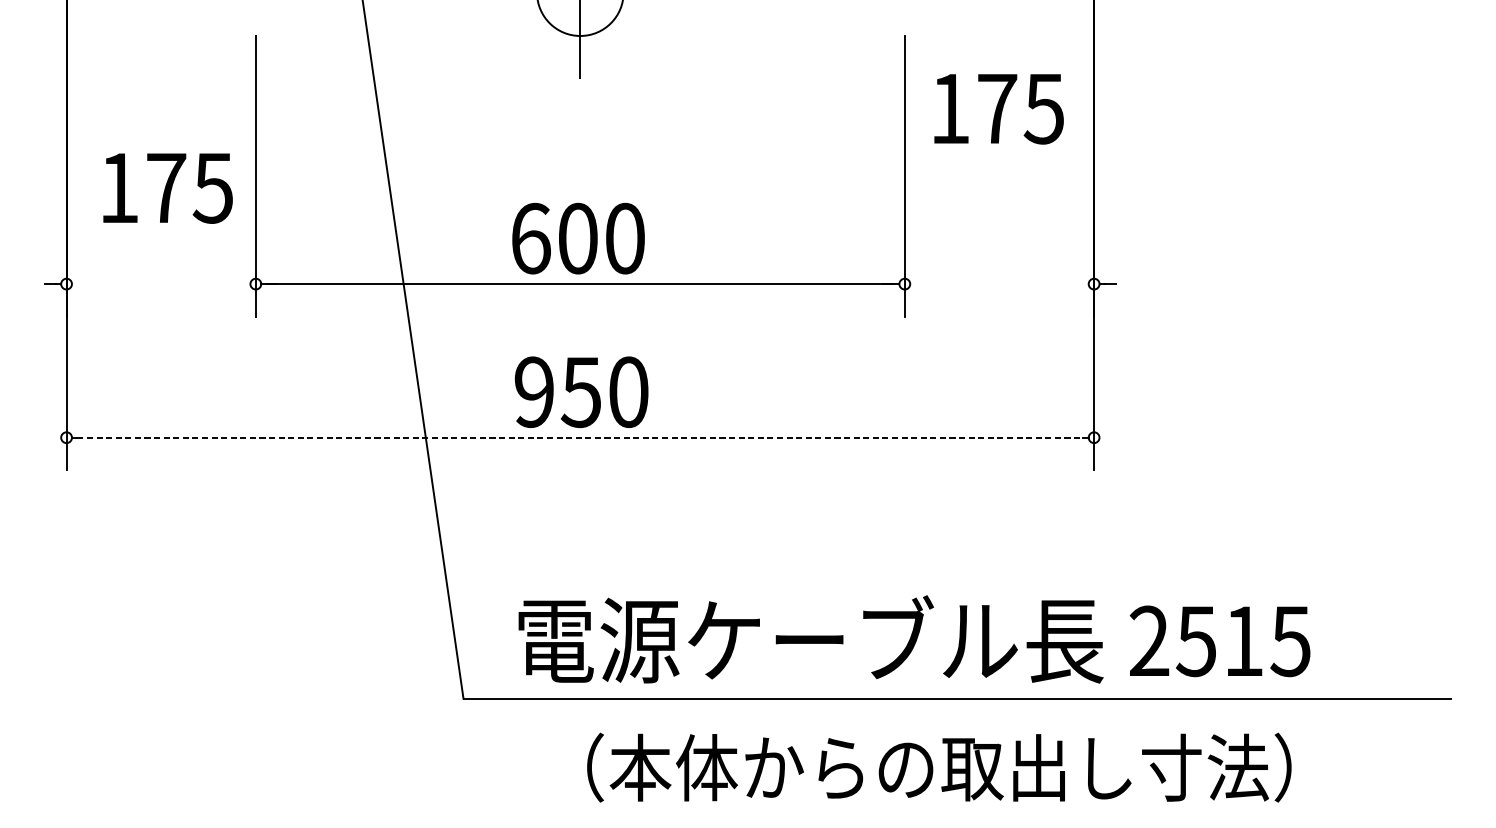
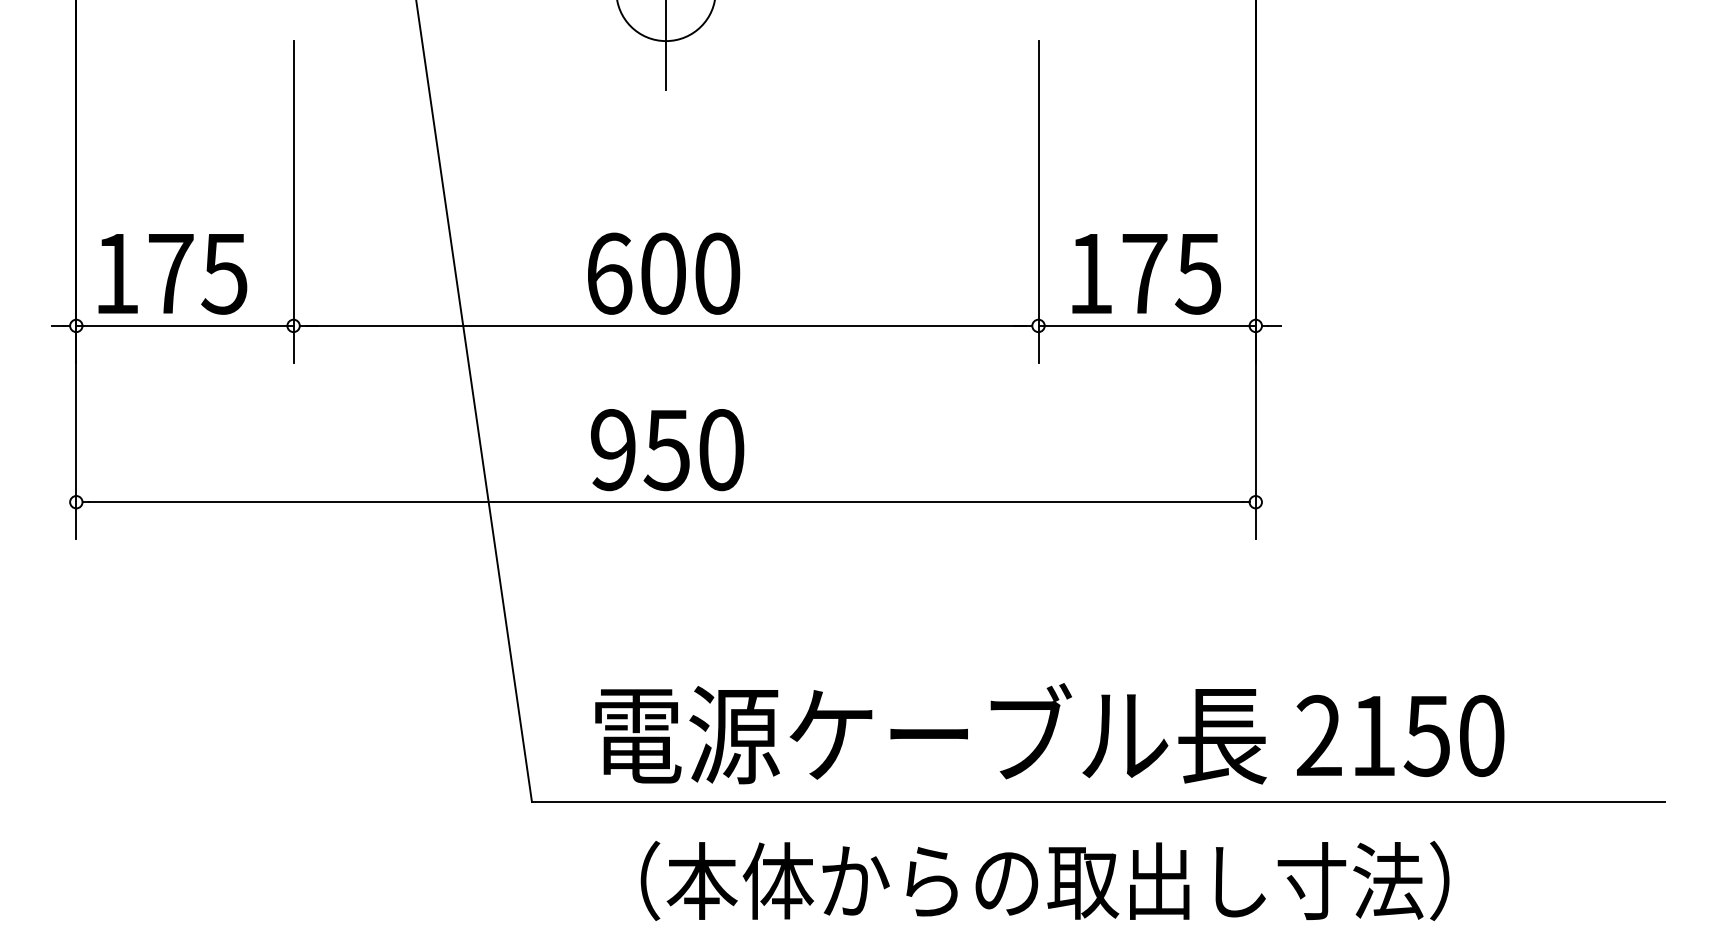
text: (998, 109) -> (1146, 274), moved
text: (167, 188) -> (172, 274), moved
line: (160, 283) -> (184, 325), added
line: (998, 283) -> (1146, 325), added
line: (580, 437) -> (666, 502), dashed -> solid
text: (1242, 640) -> (1426, 735), 2515 -> 2150
text: (938, 767) -> (1044, 880), moved

